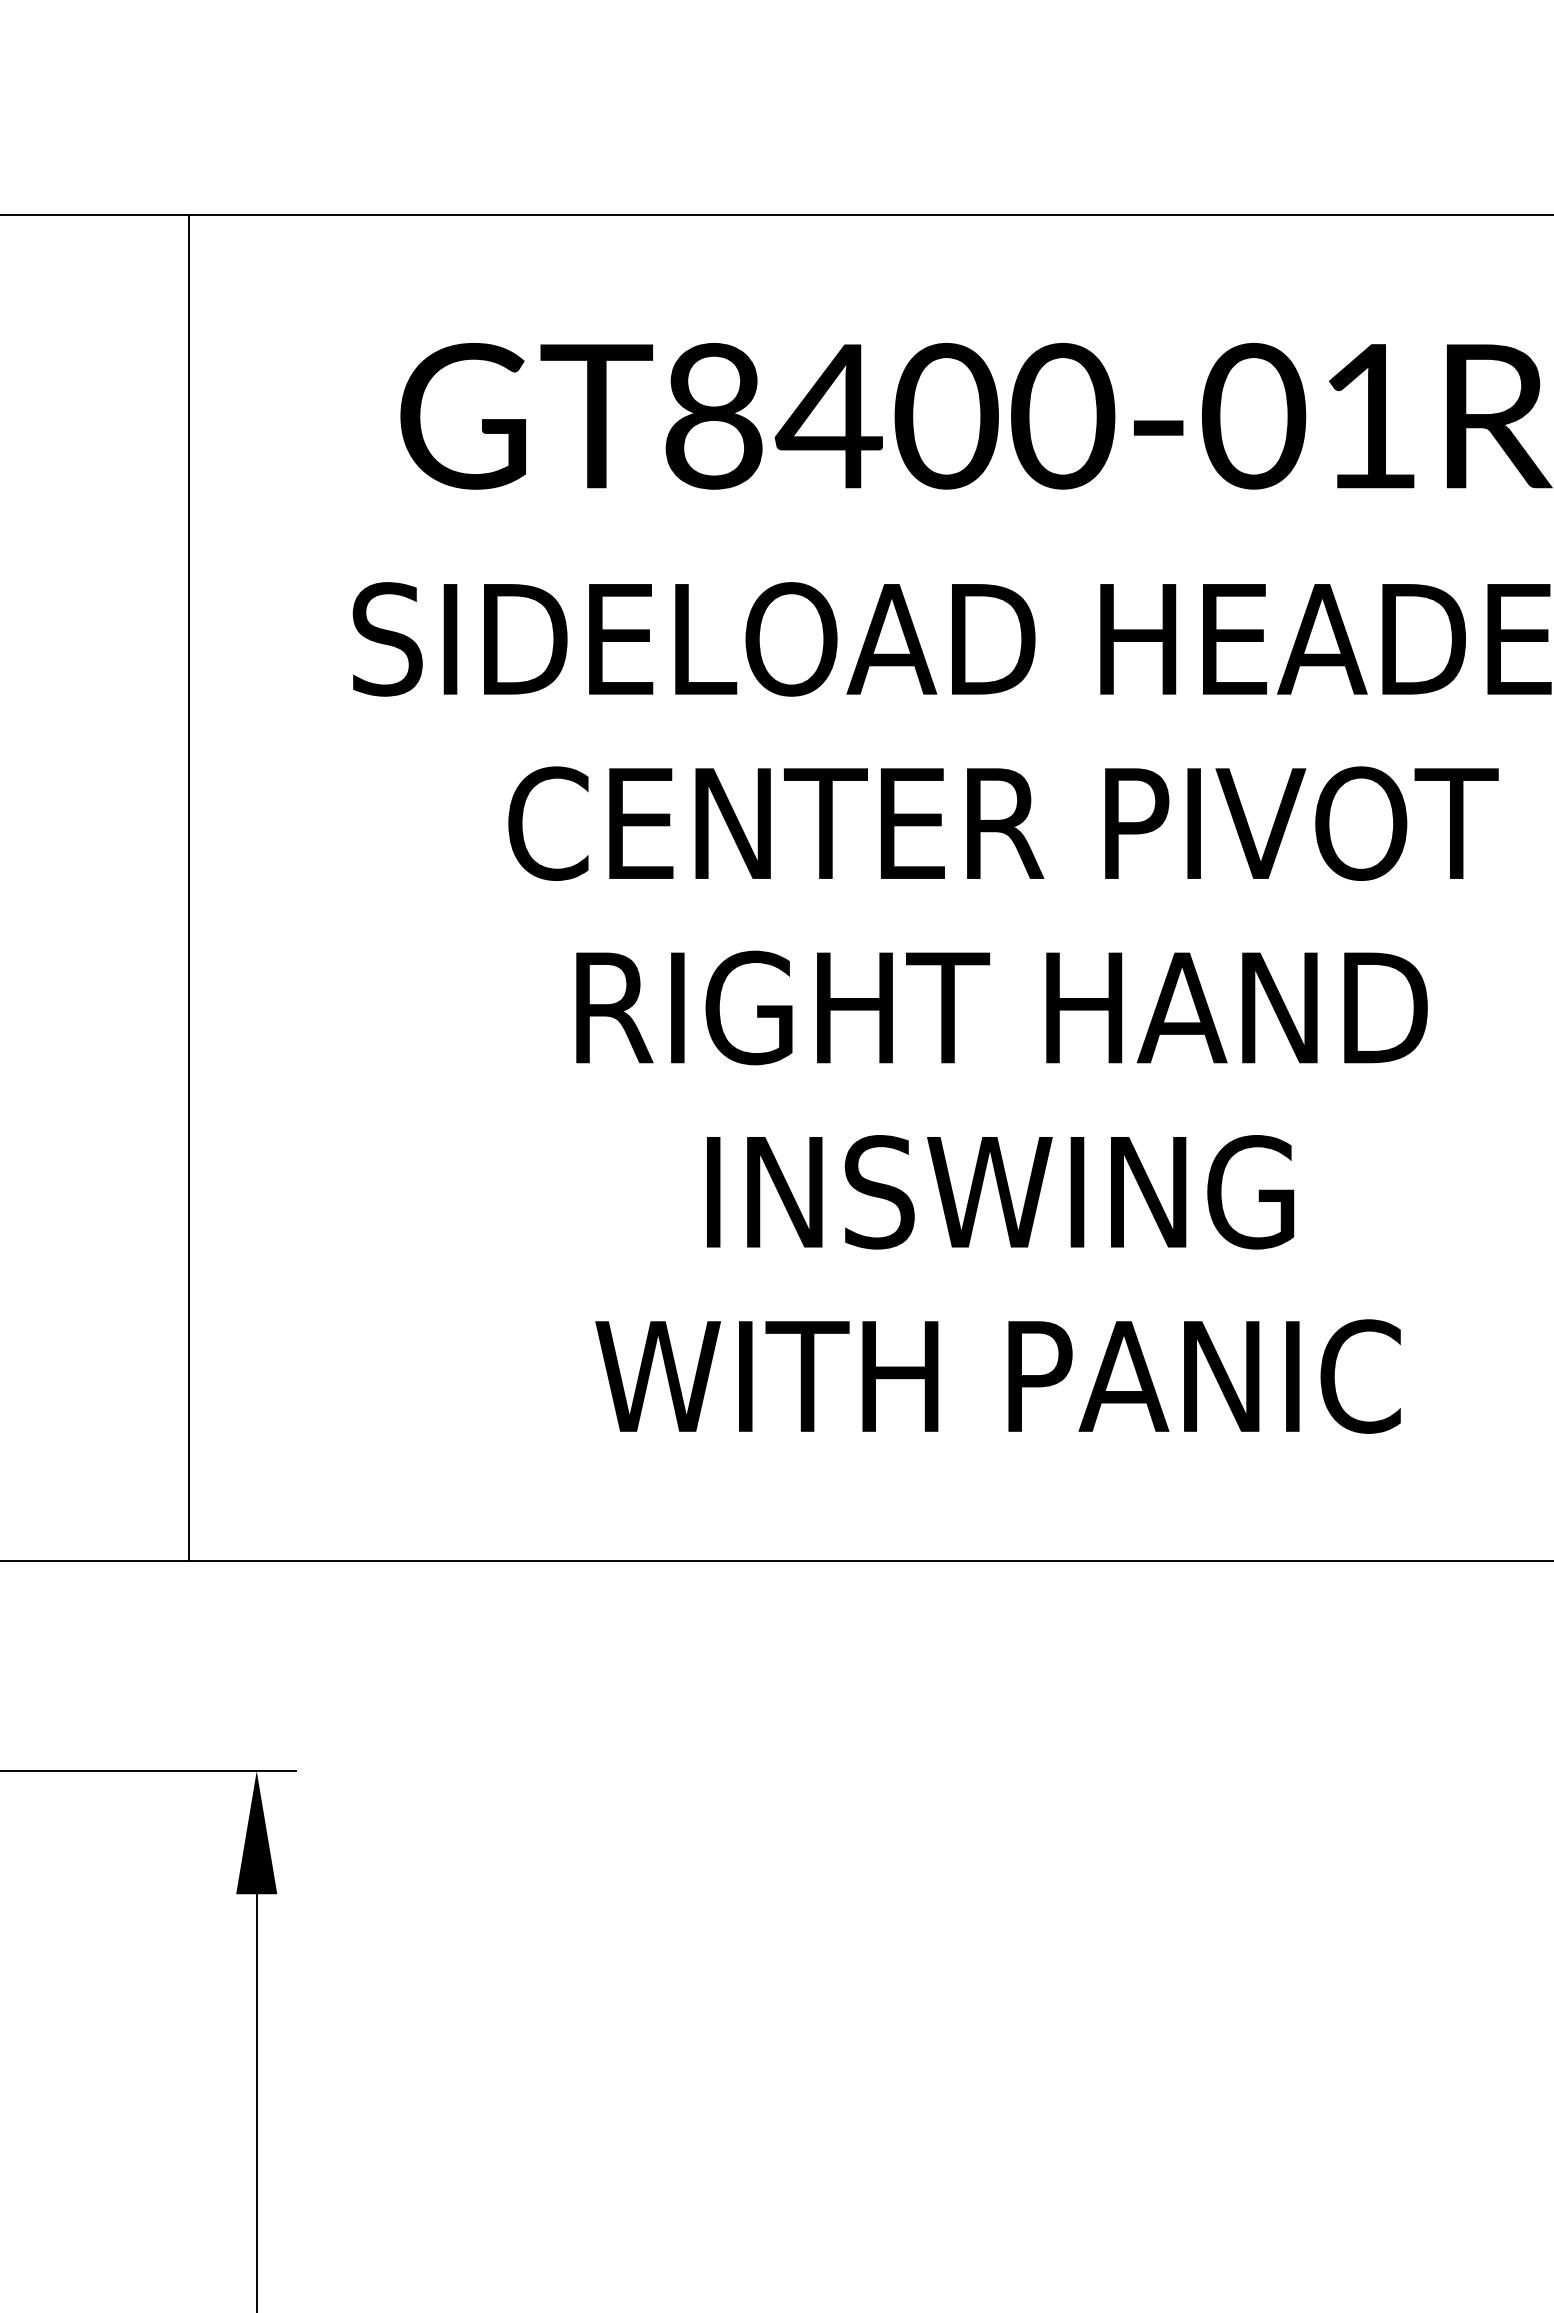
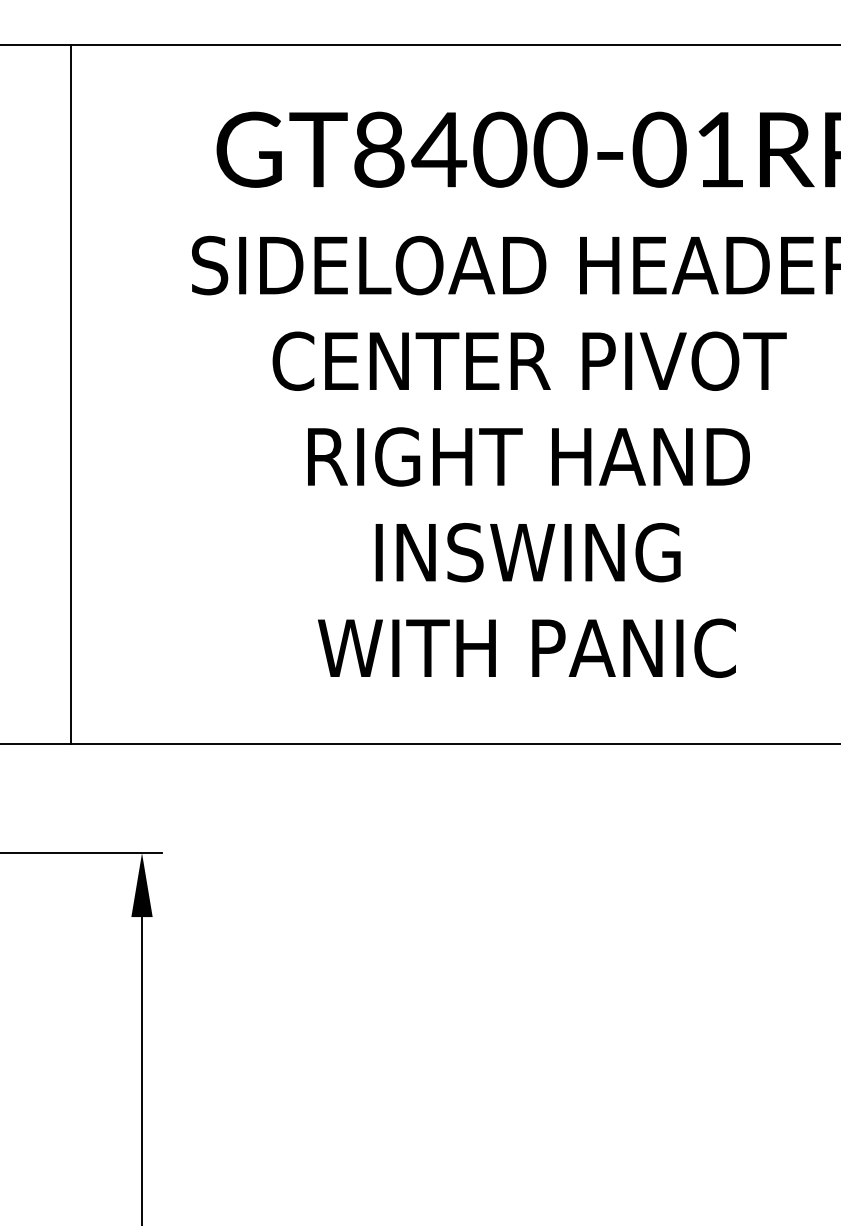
line: (188, 887) -> (70, 394), moved

